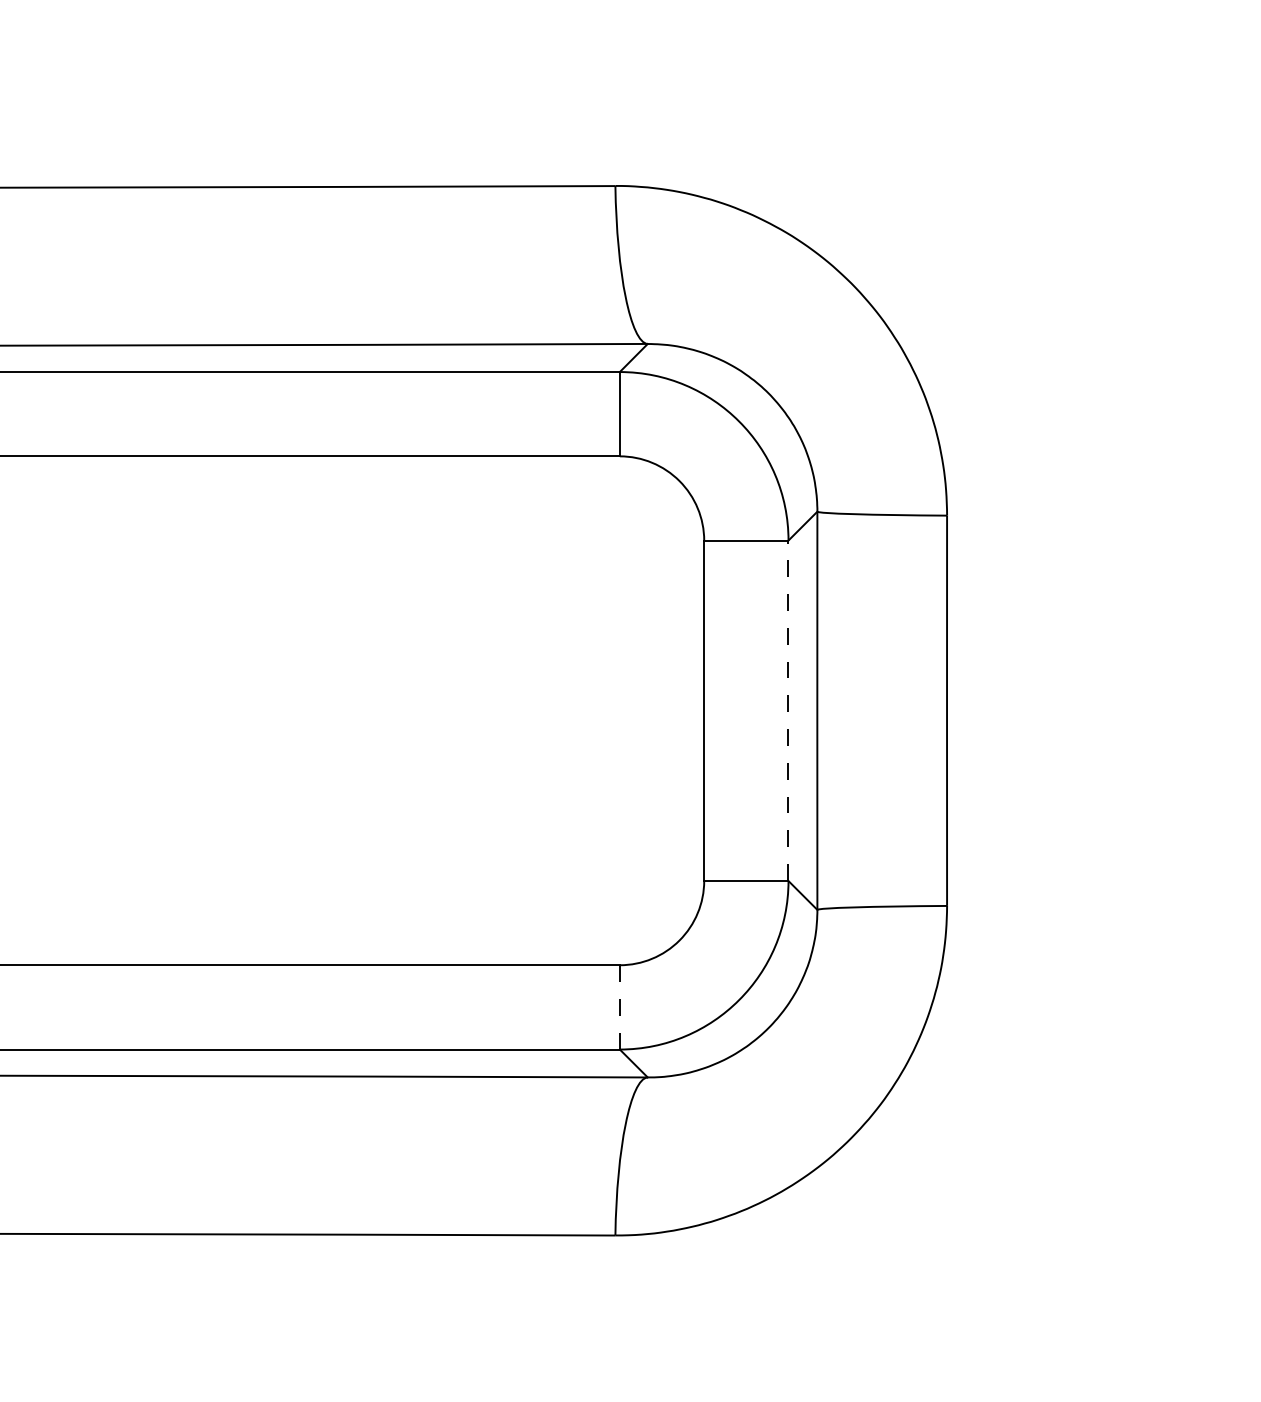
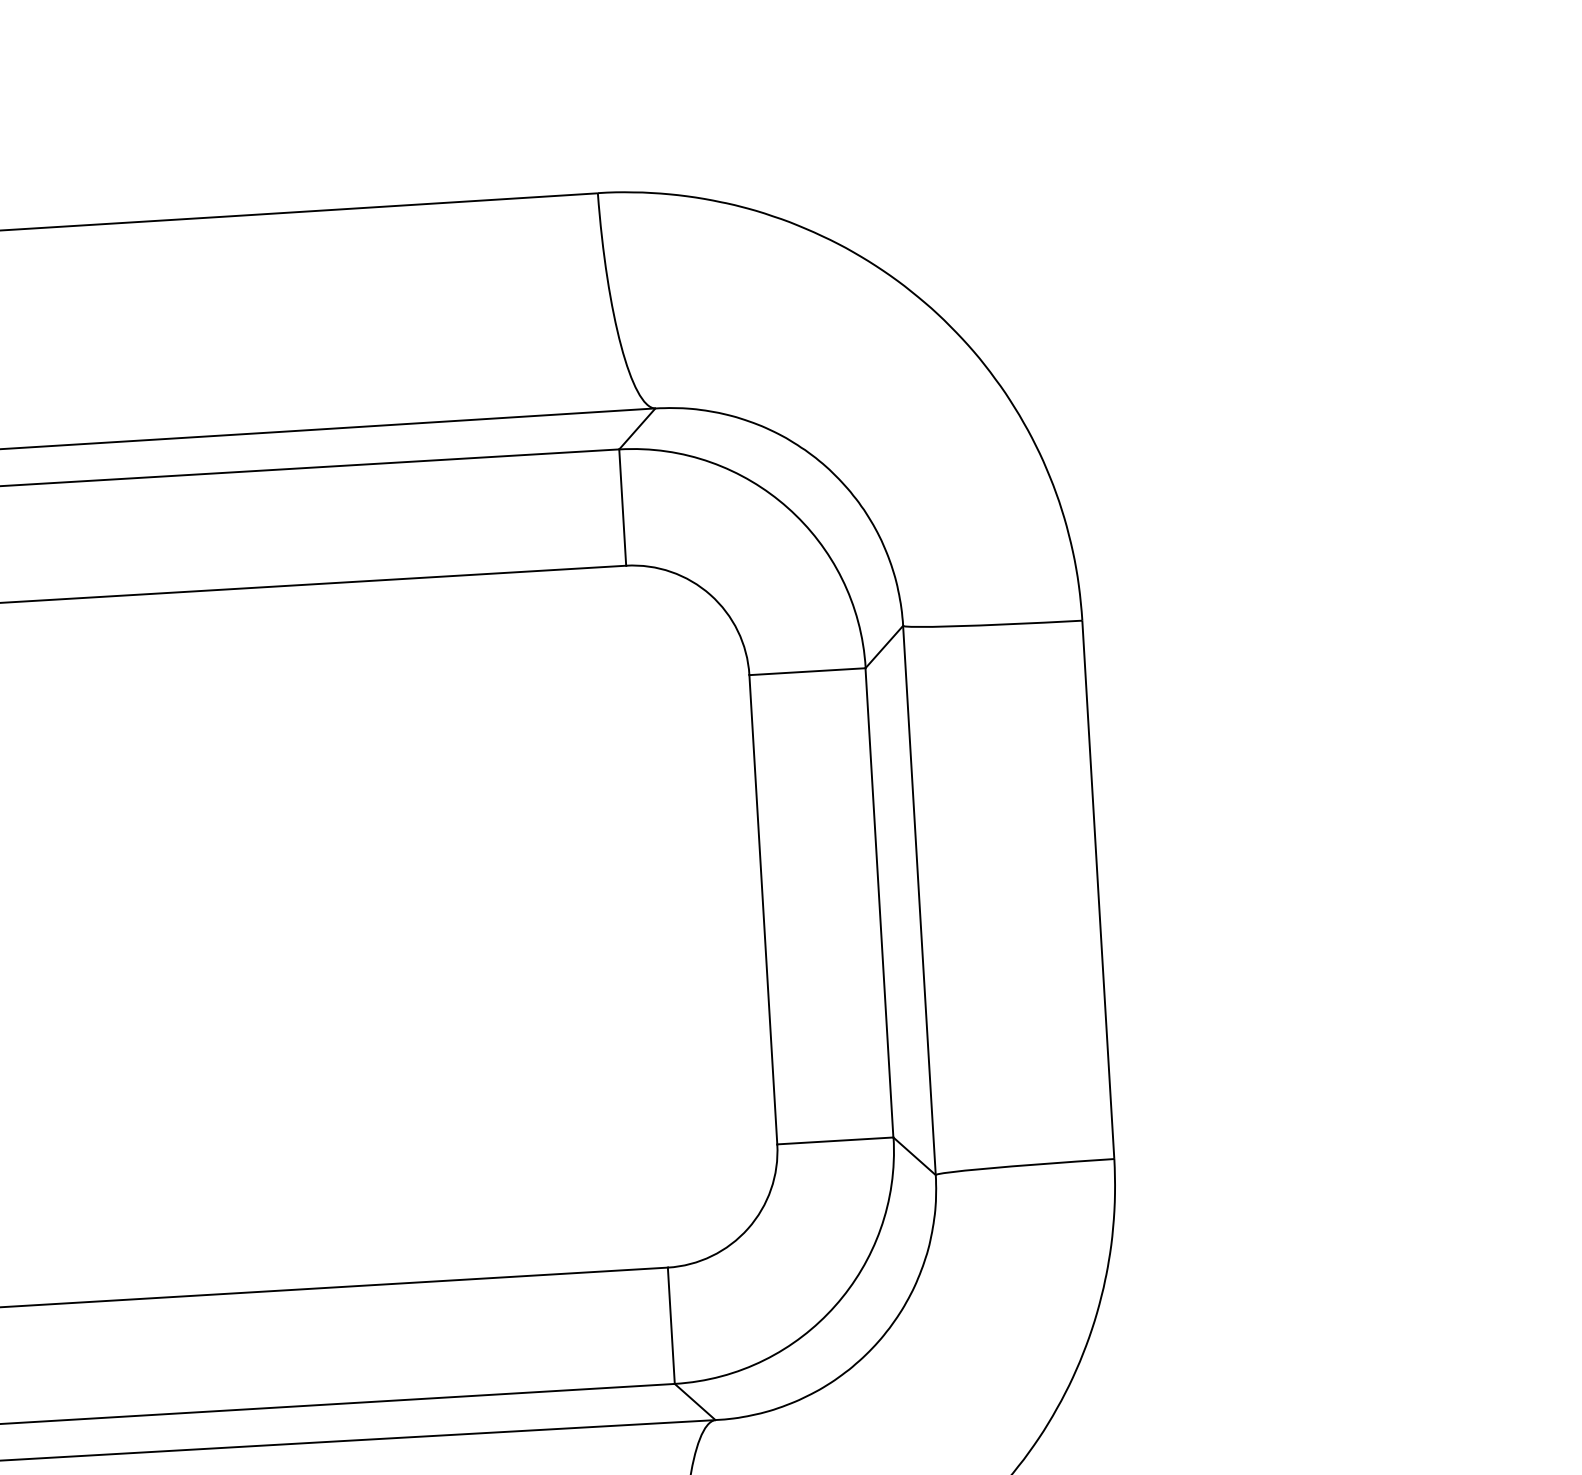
line: (788, 710) -> (879, 902), dashed -> solid
line: (619, 1006) -> (670, 1324), dashed -> solid

